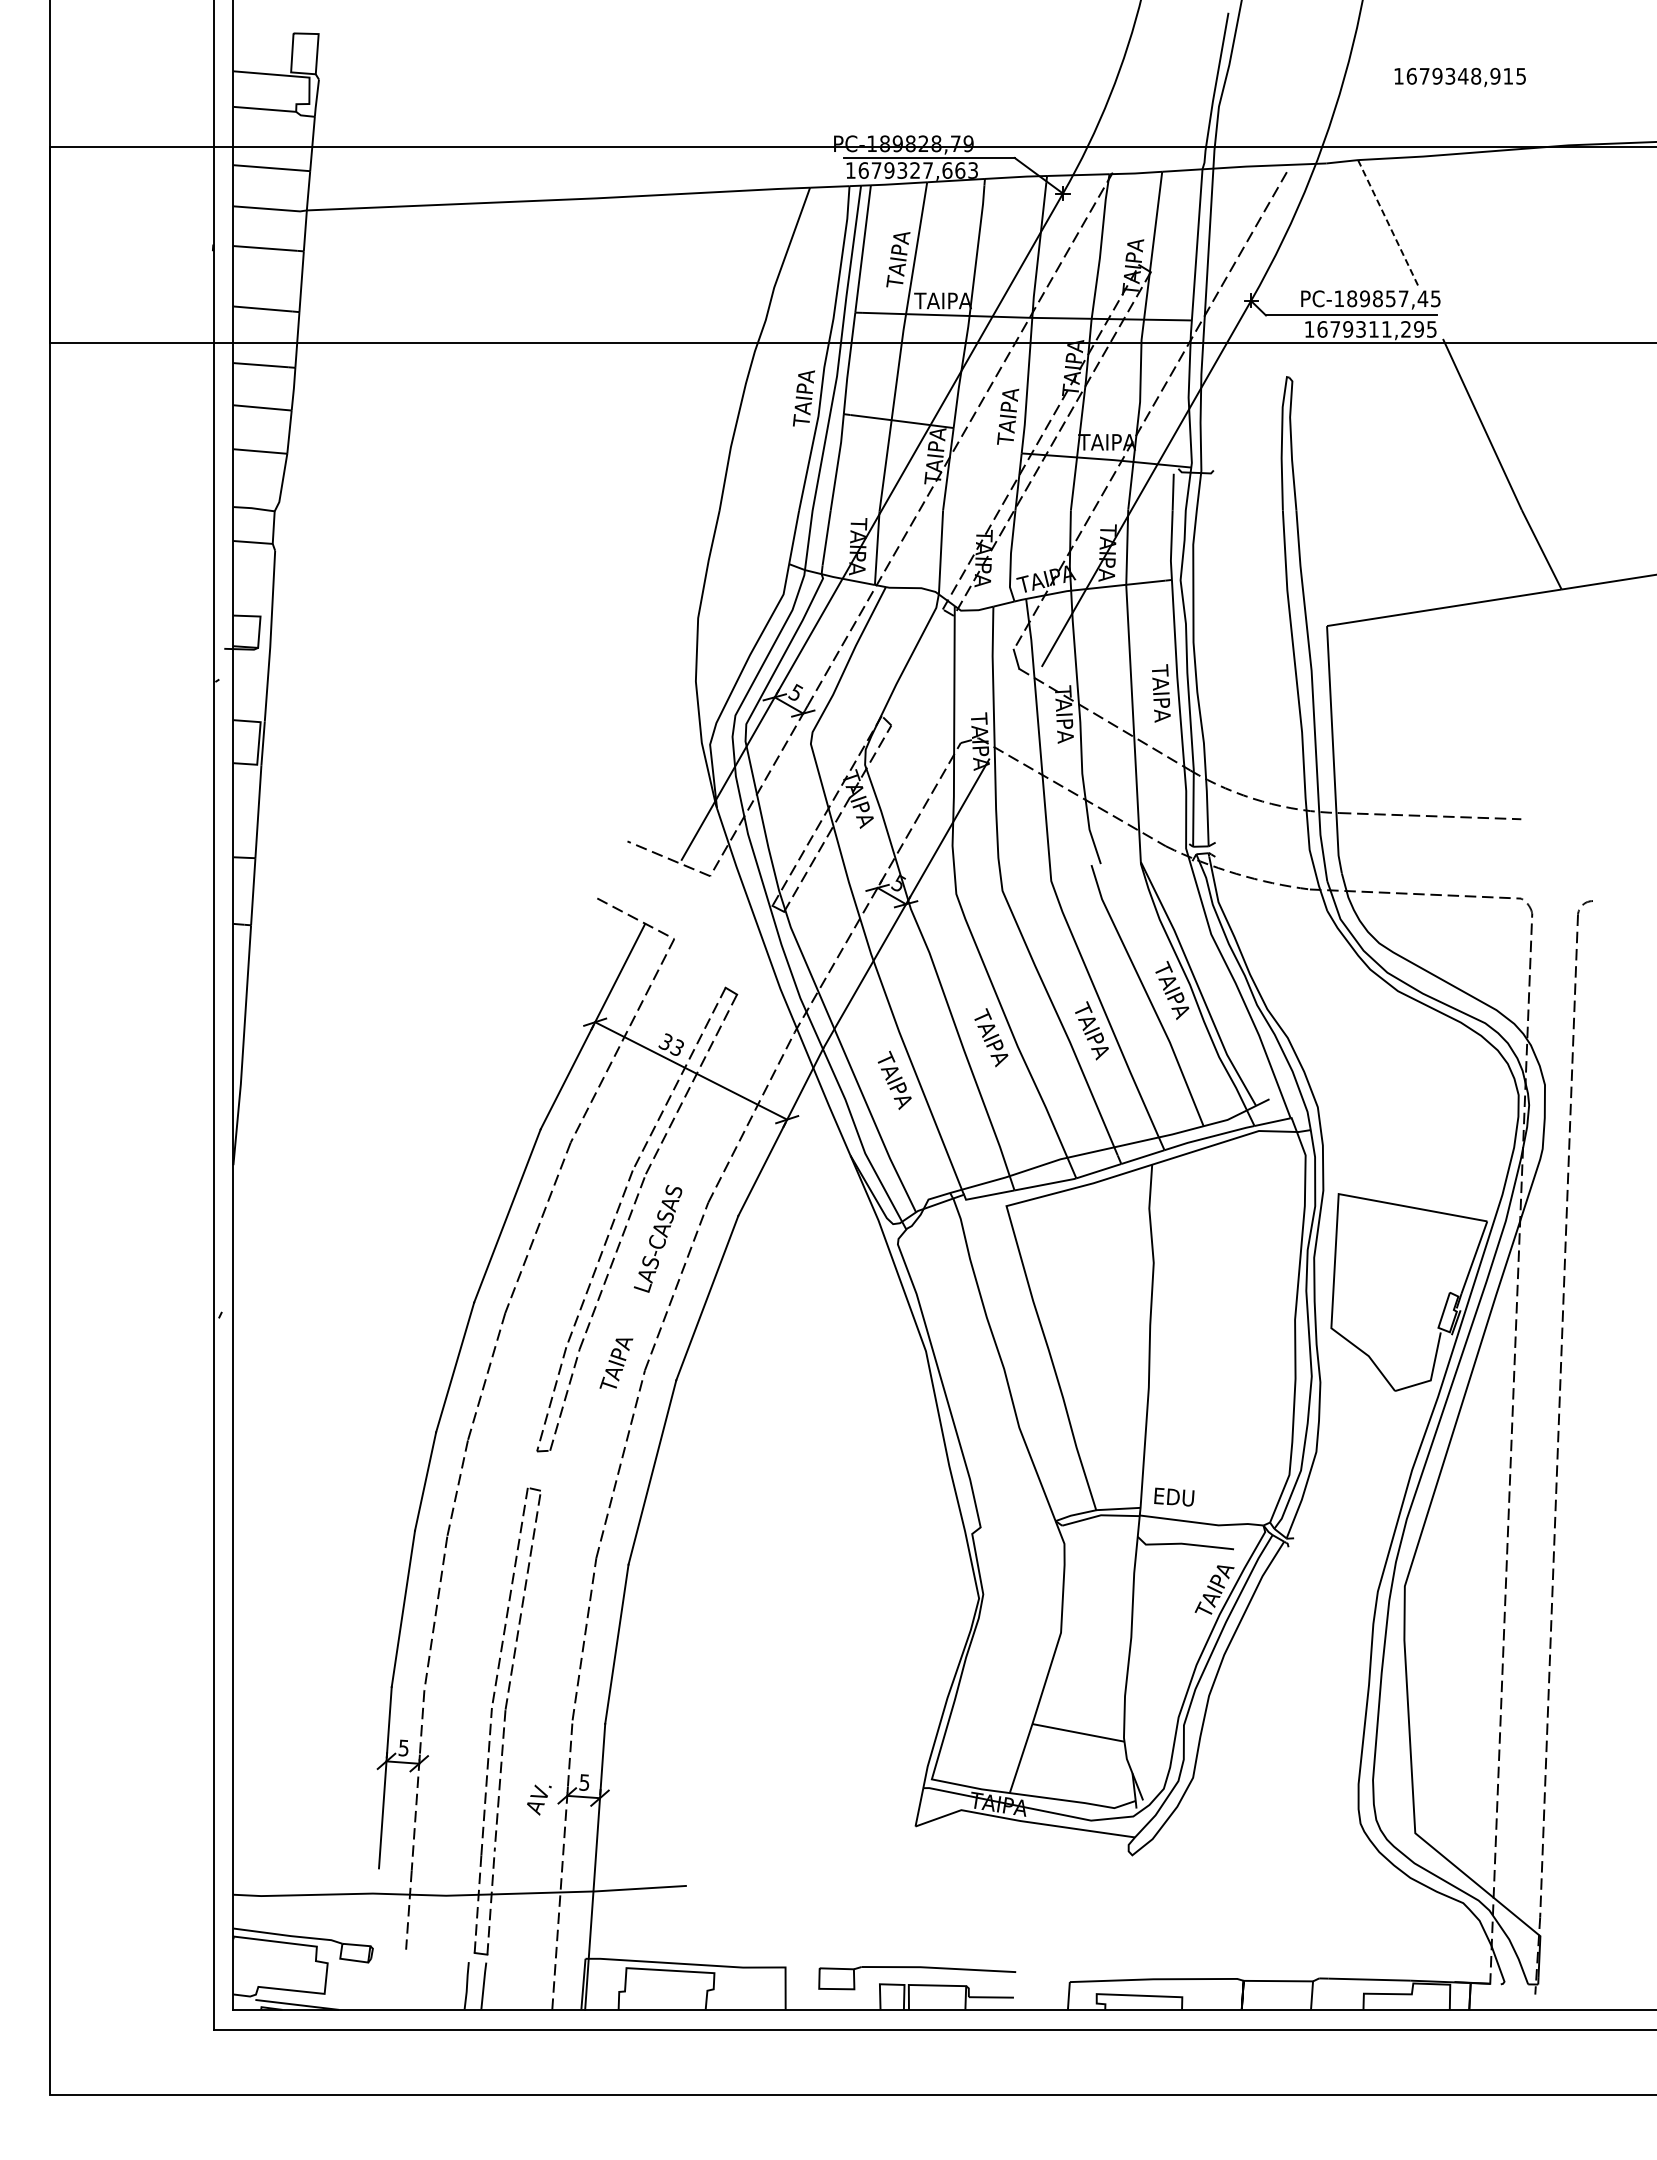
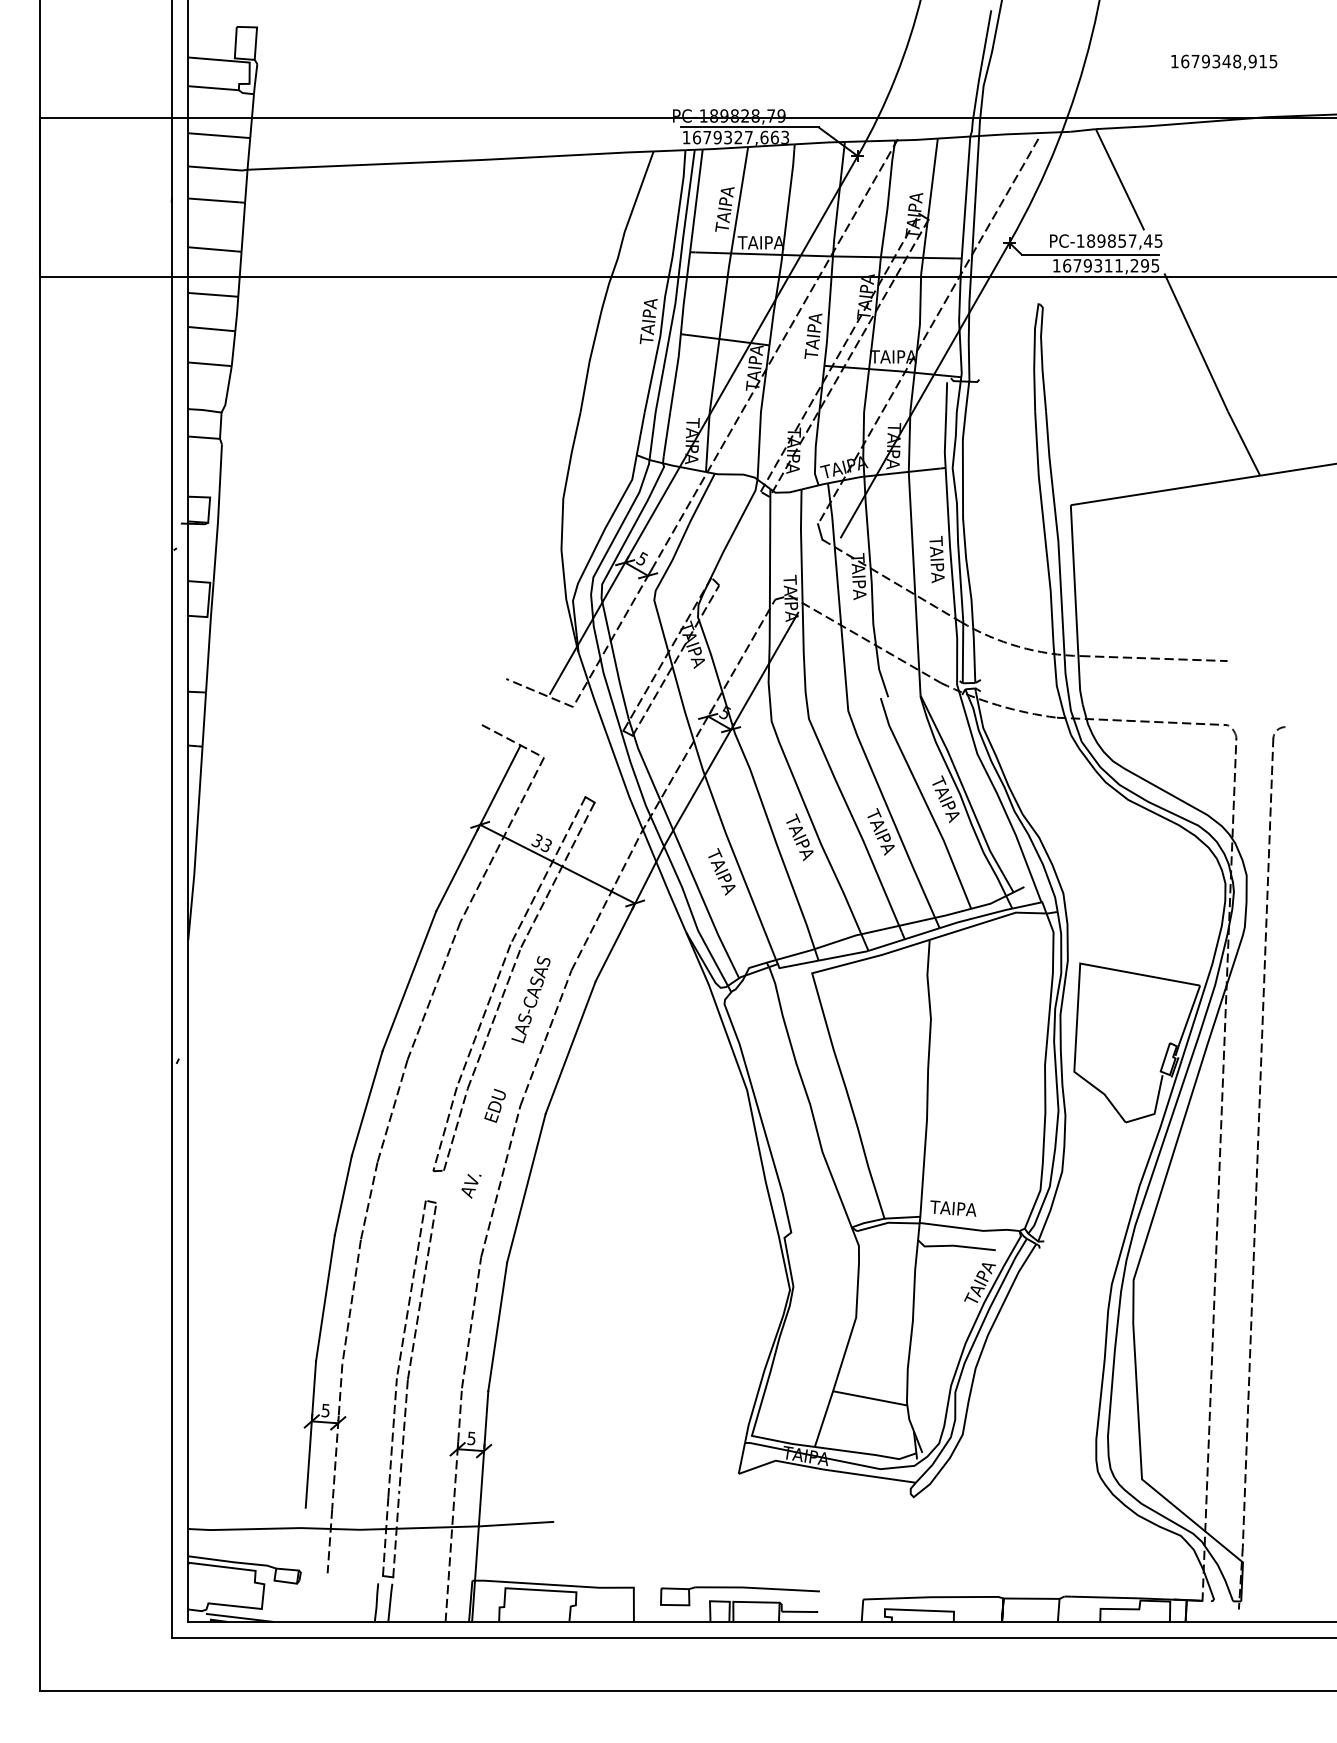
text: (1459, 77) -> (1223, 62), moved
line: (1388, 223) -> (1120, 180), dashed -> solid
text: (616, 1364) -> (497, 1101), TAIPA -> EDU
text: (1181, 1497) -> (953, 1208), EDU -> TAIPA
text: (539, 1799) -> (471, 1185), moved

